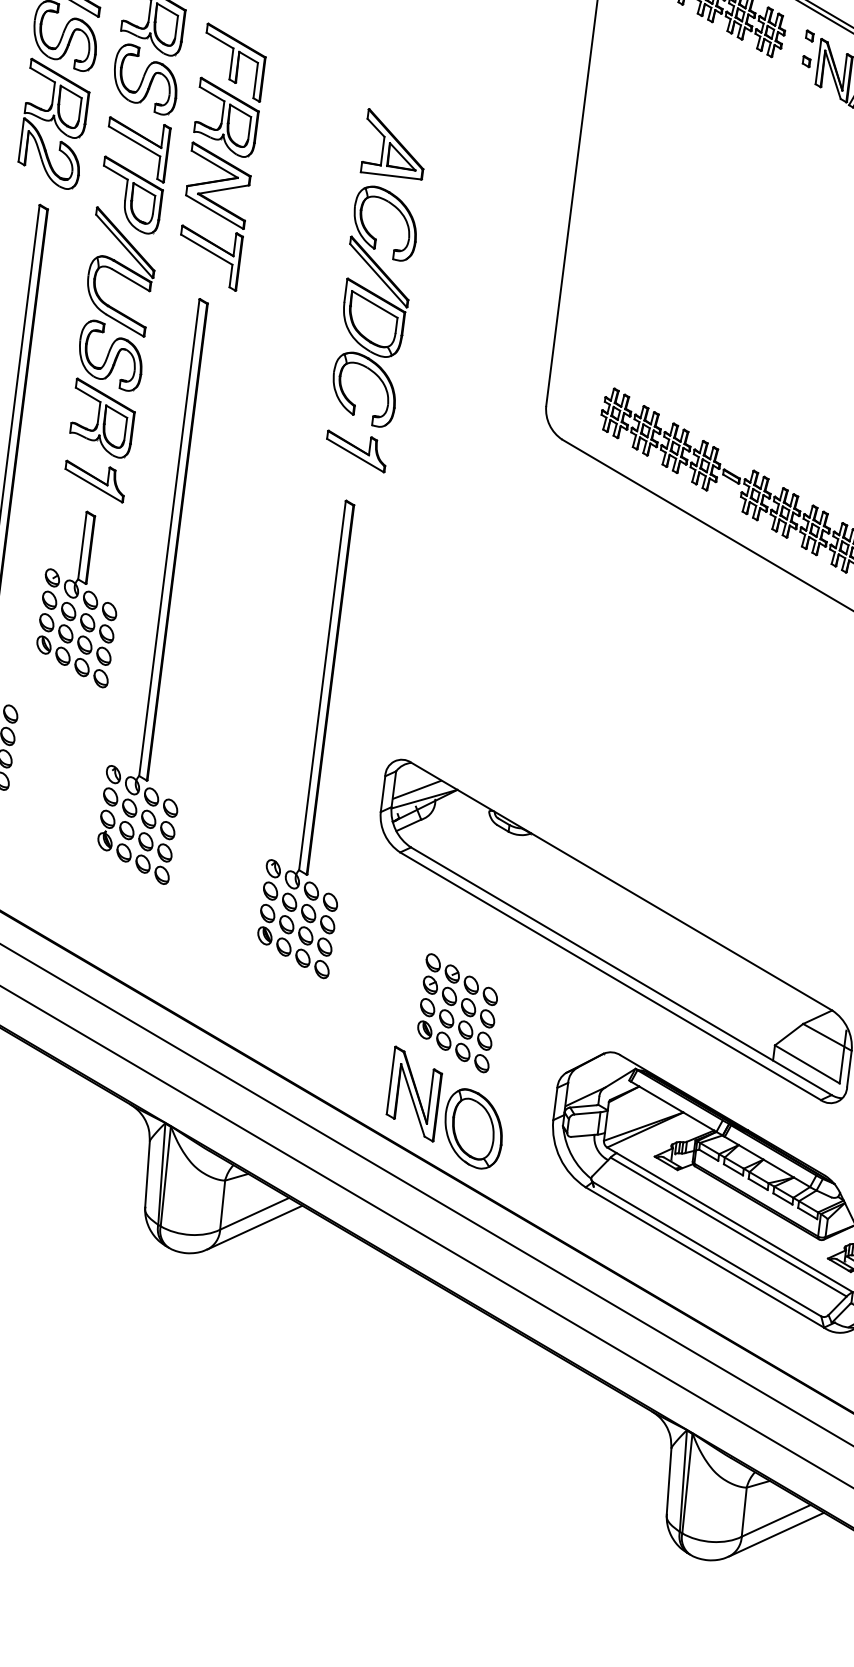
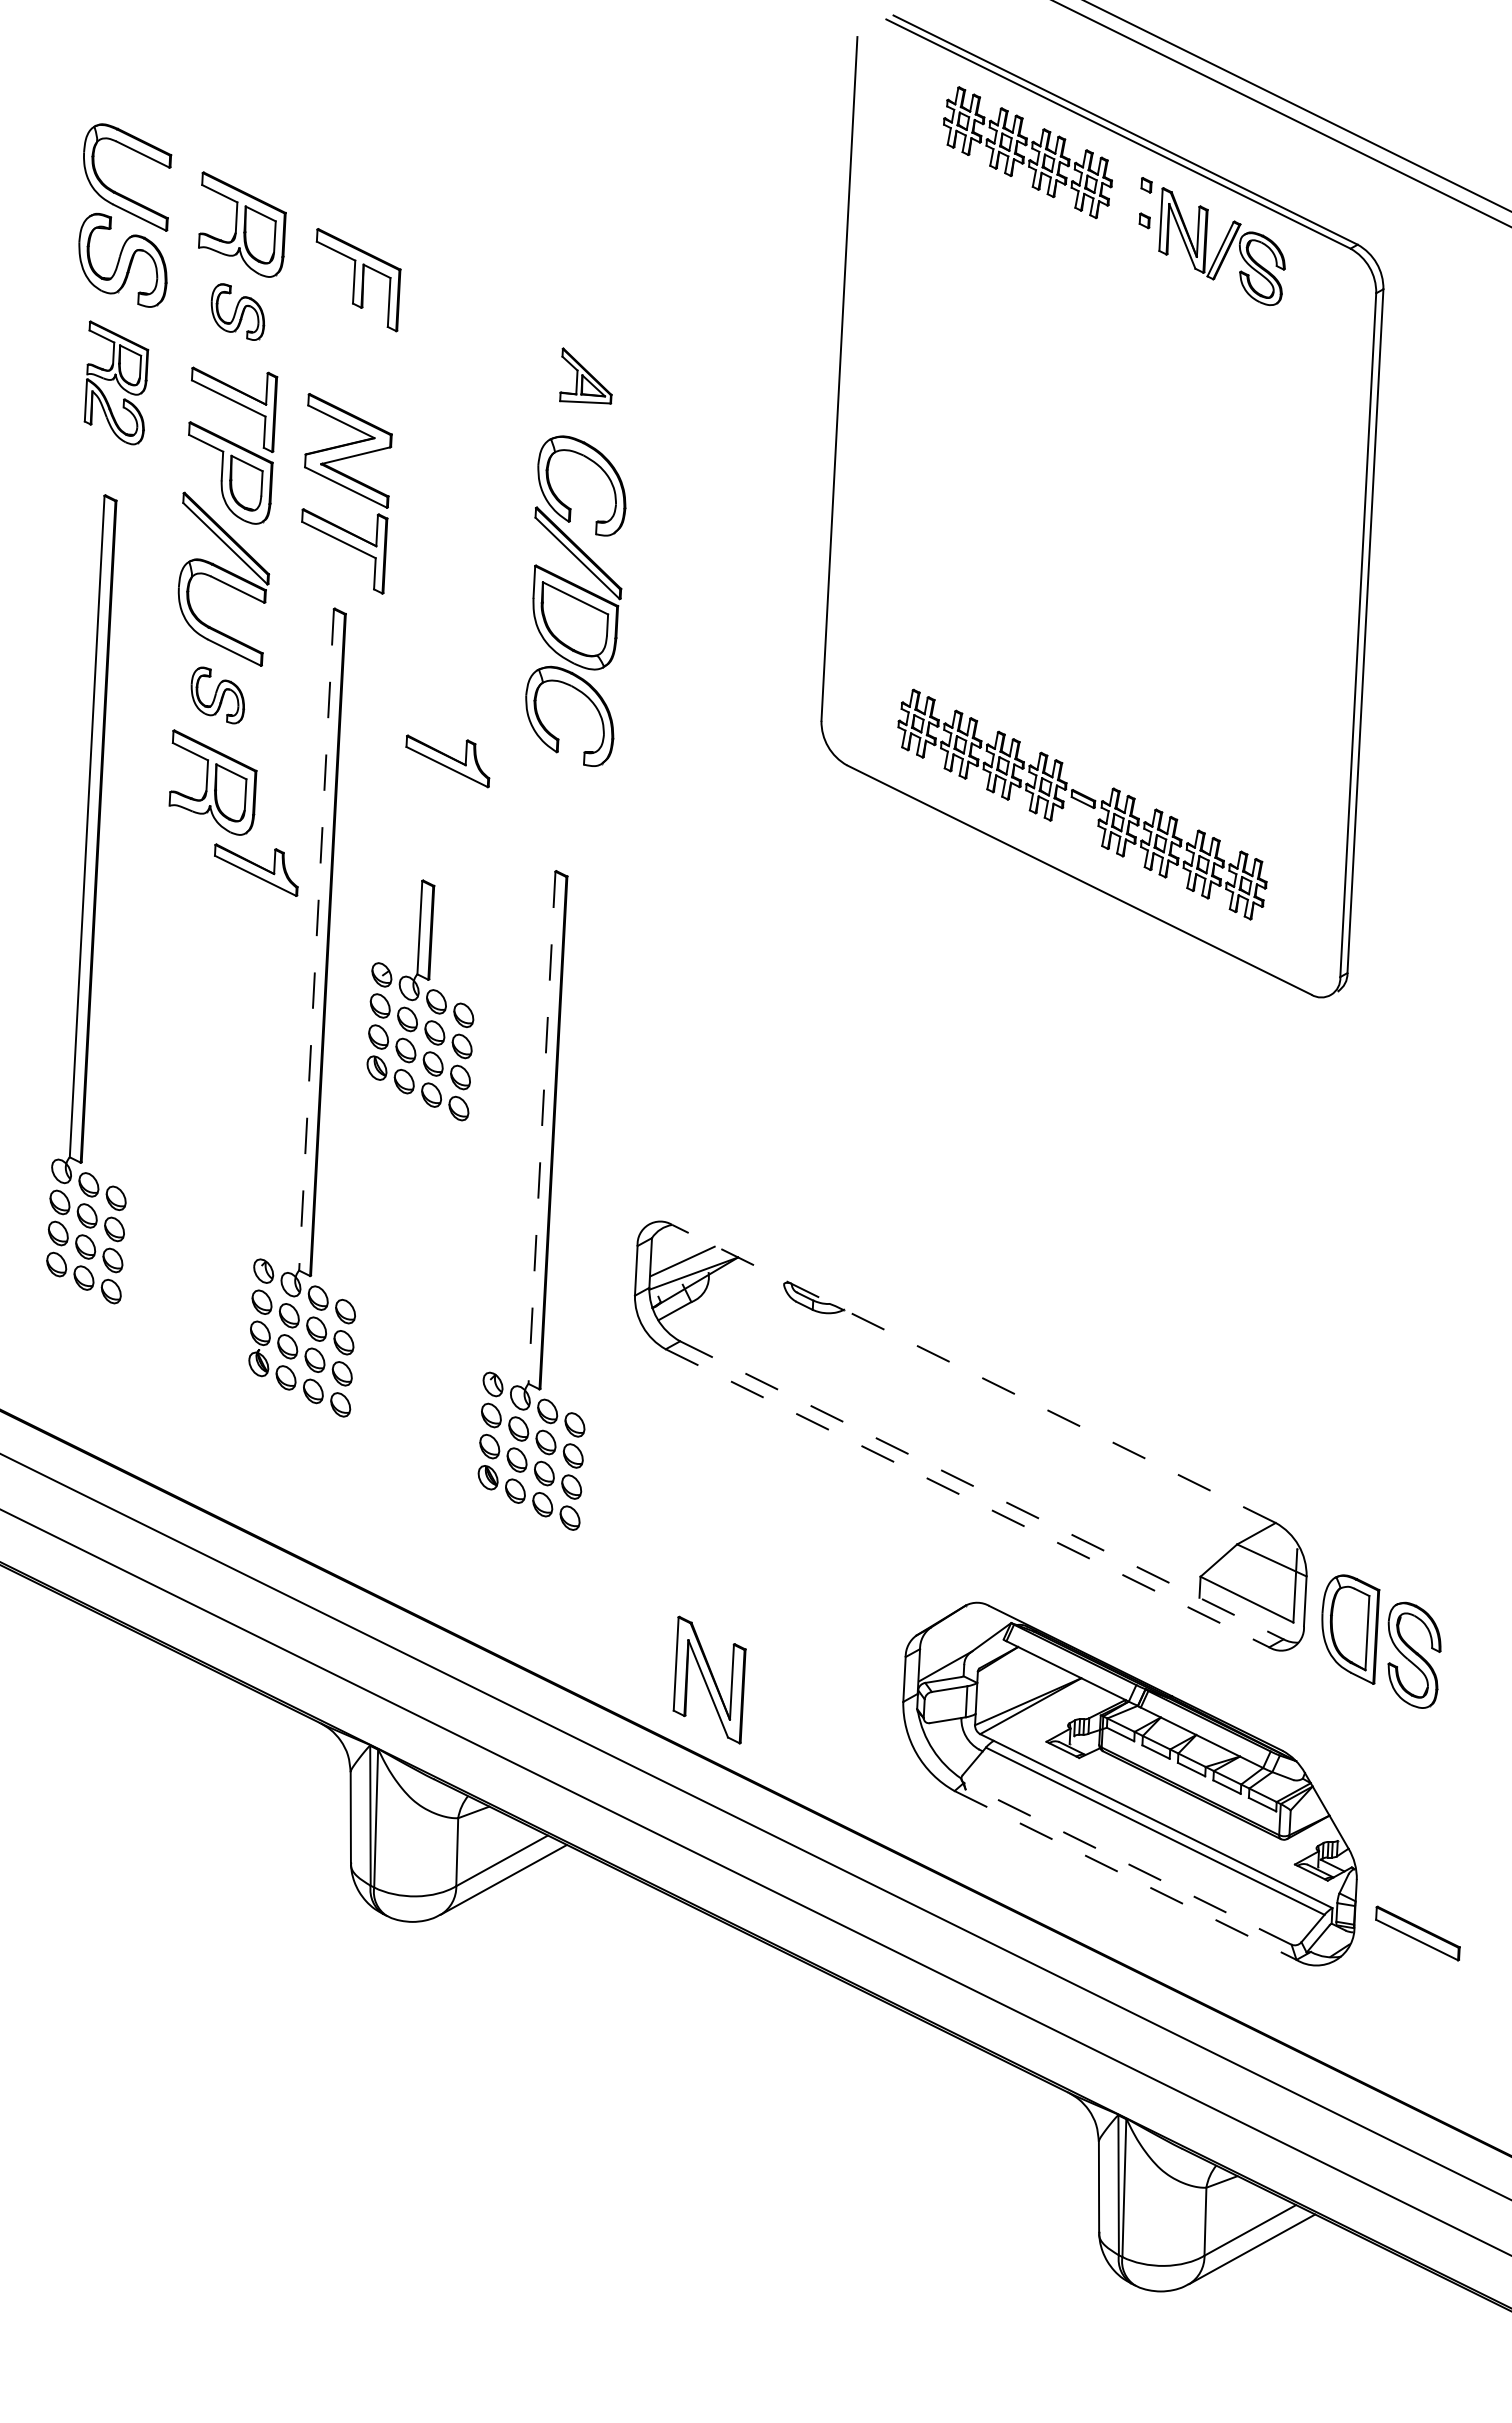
part: (145, 79) -> (237, 311), size x0.6
part: (226, 117) -> (352, 356), removed
part: (54, 123) -> (116, 382), size x0.7
part: (393, 143) -> (585, 375), size x0.6
part: (110, 355) -> (217, 695), size x0.6
part: (356, 451) -> (447, 761), moved
part: (94, 481) -> (256, 869), moved
line: (169, 538) -> (316, 940), solid -> dashed
part: (79, 598) -> (420, 1000), moved
line: (322, 686) -> (542, 1128), solid -> dashed
line: (622, 886) -> (974, 1373), solid -> dashed
line: (621, 971) -> (981, 1490), solid -> dashed
line: (610, 976) -> (967, 1498), solid -> dashed
part: (452, 1015) -> (754, 1568), removed
part: (473, 1128) -> (794, 1721), removed
line: (706, 1248) -> (1127, 1863), solid -> dashed
line: (704, 1257) -> (1125, 1875), solid -> dashed

